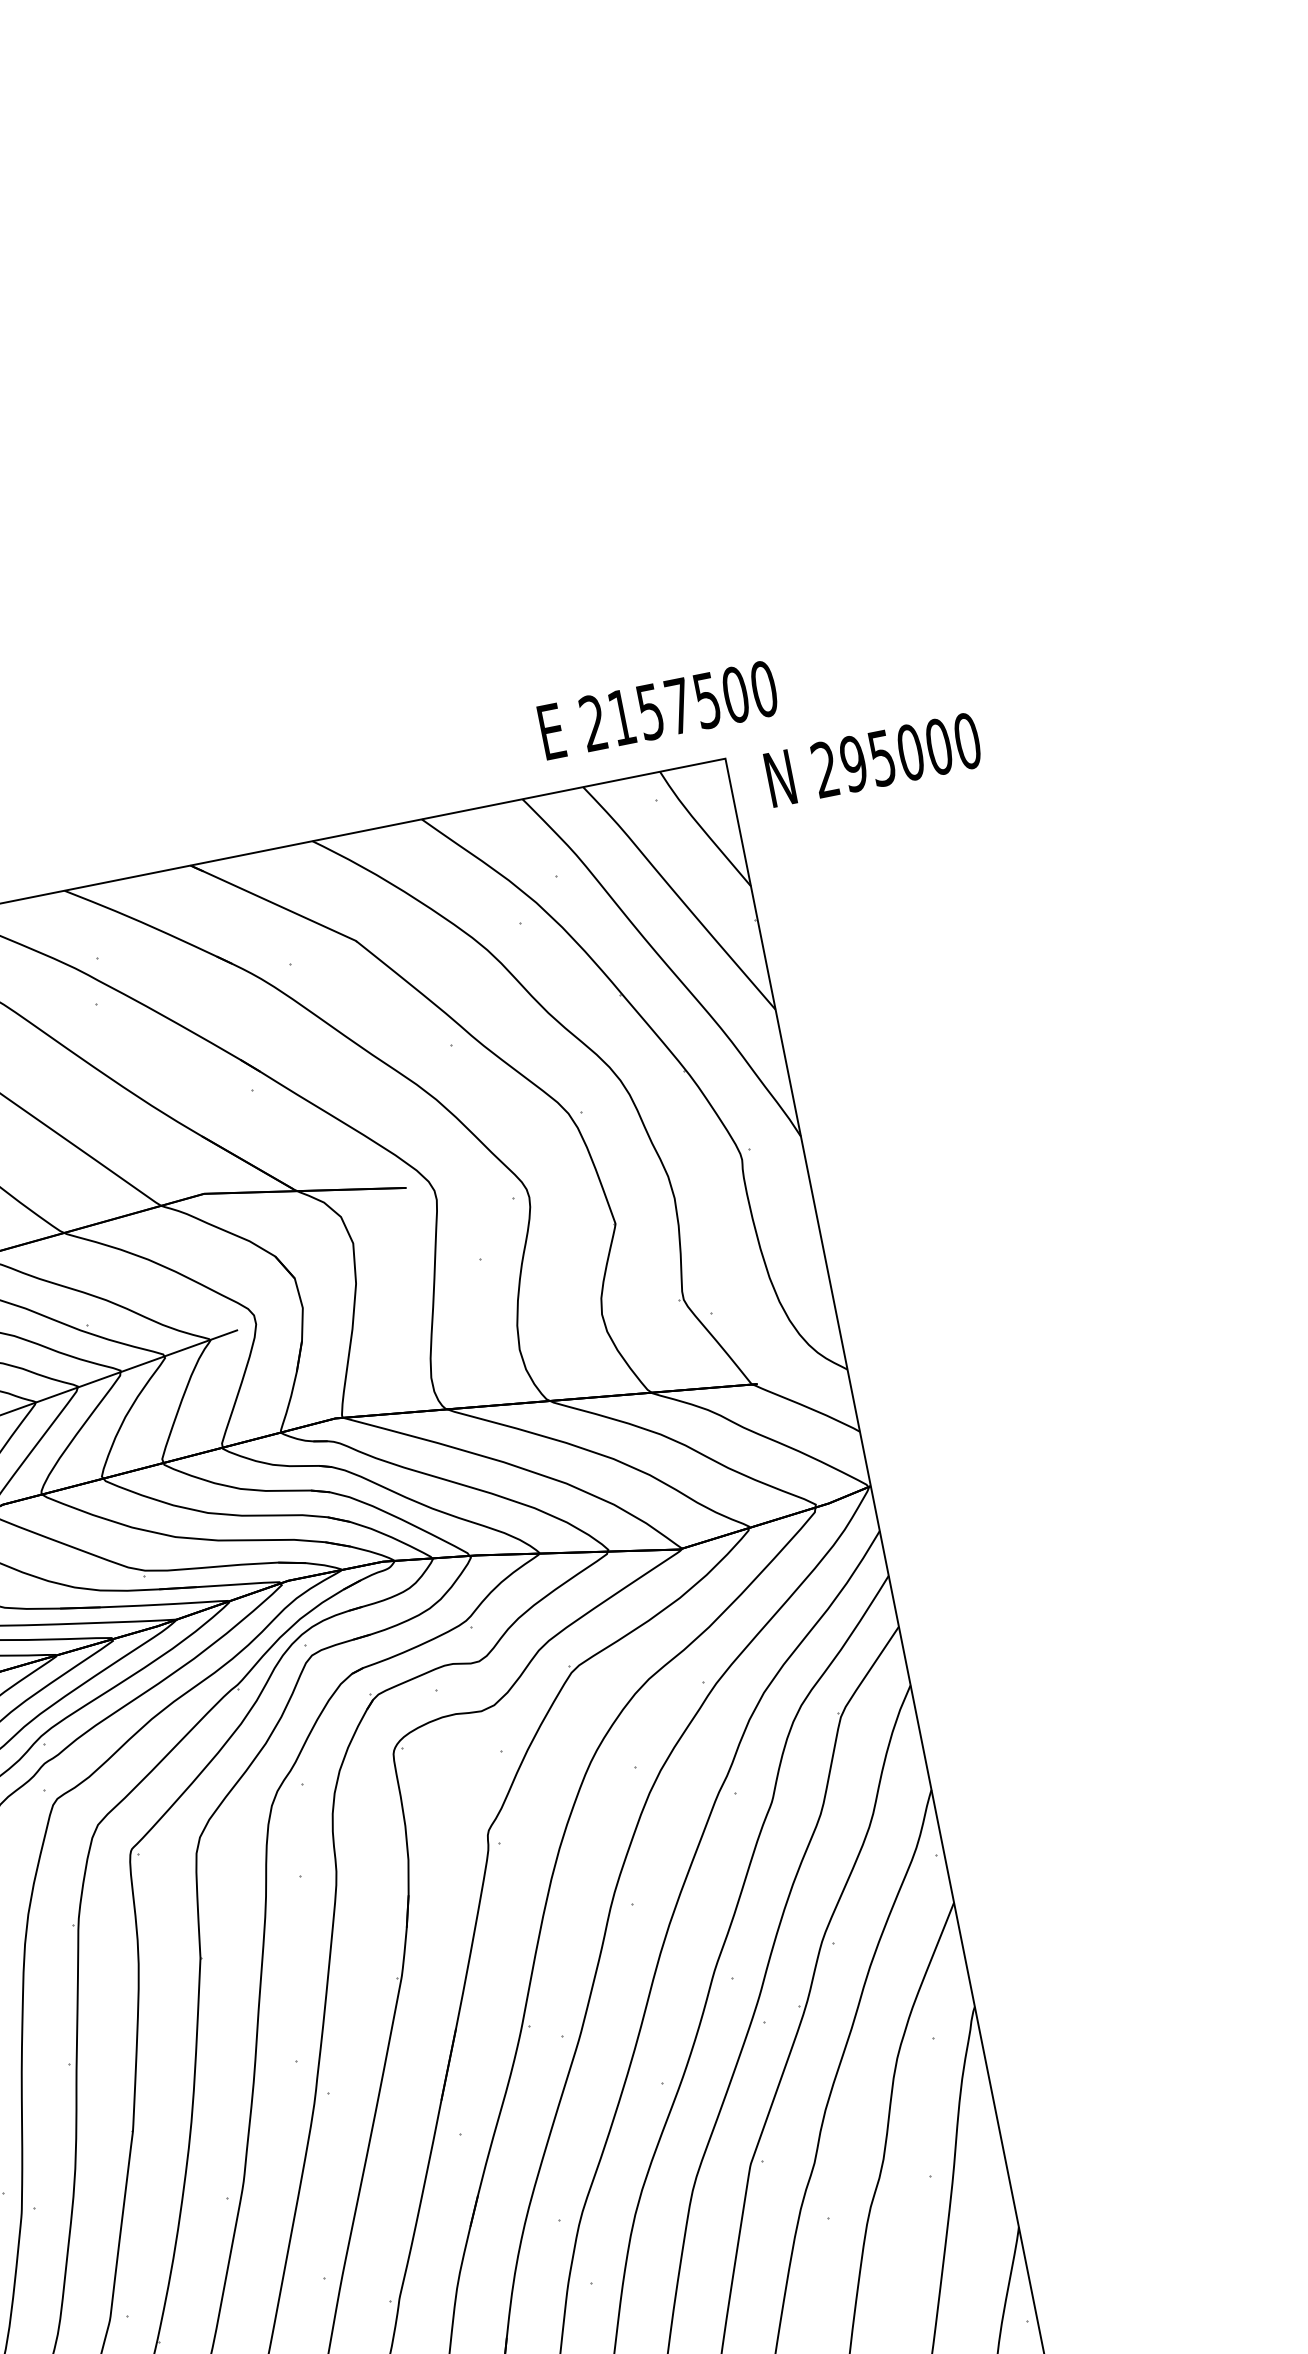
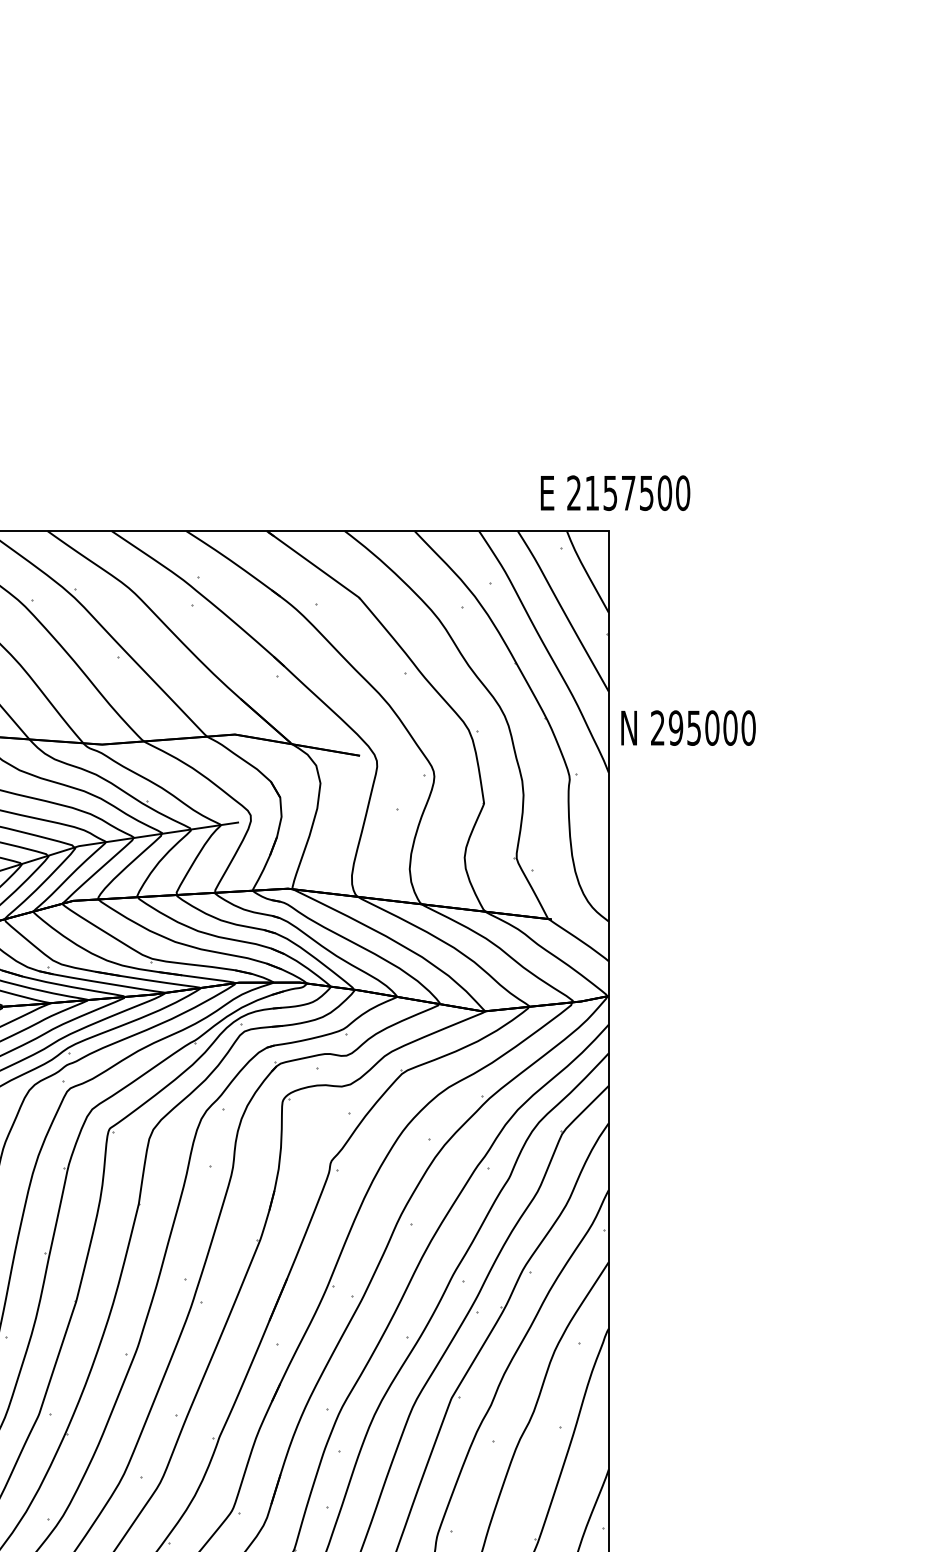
text: (658, 709) -> (615, 492), moved
text: (873, 759) -> (688, 727), moved

